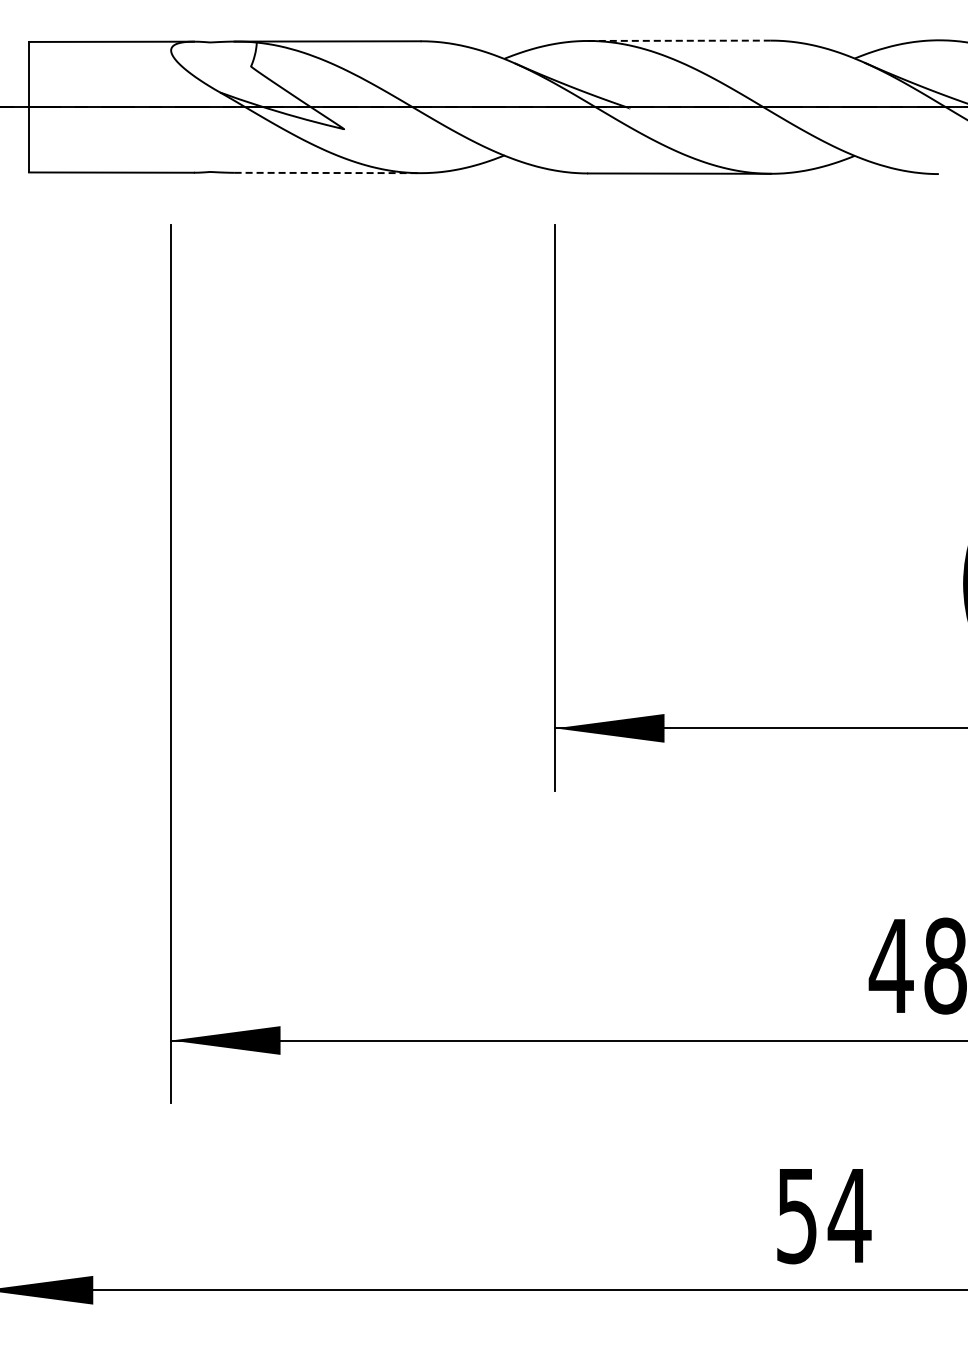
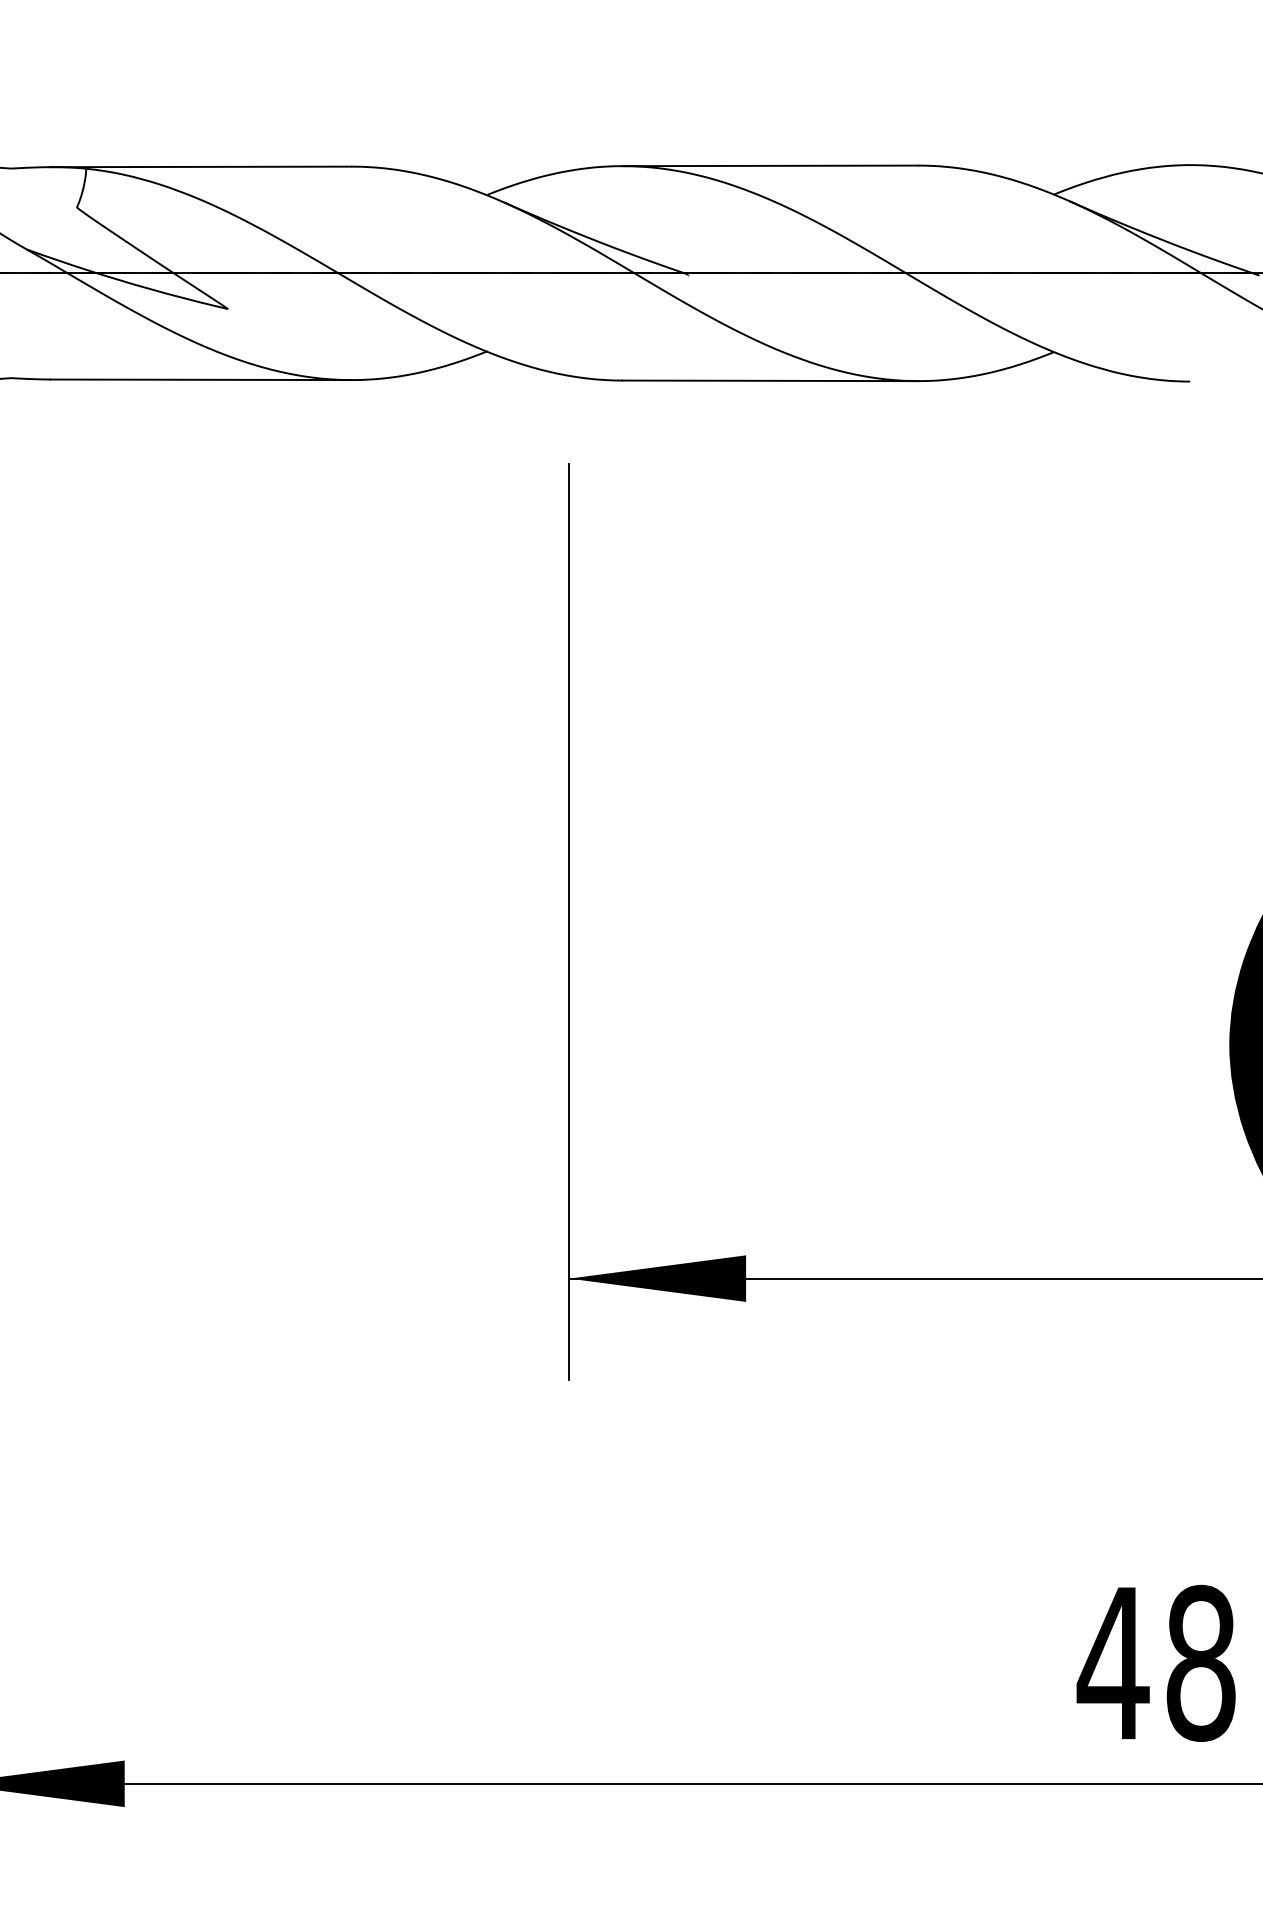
line: (678, 40) -> (768, 165), dashed -> solid
line: (327, 172) -> (200, 379), dashed -> solid

